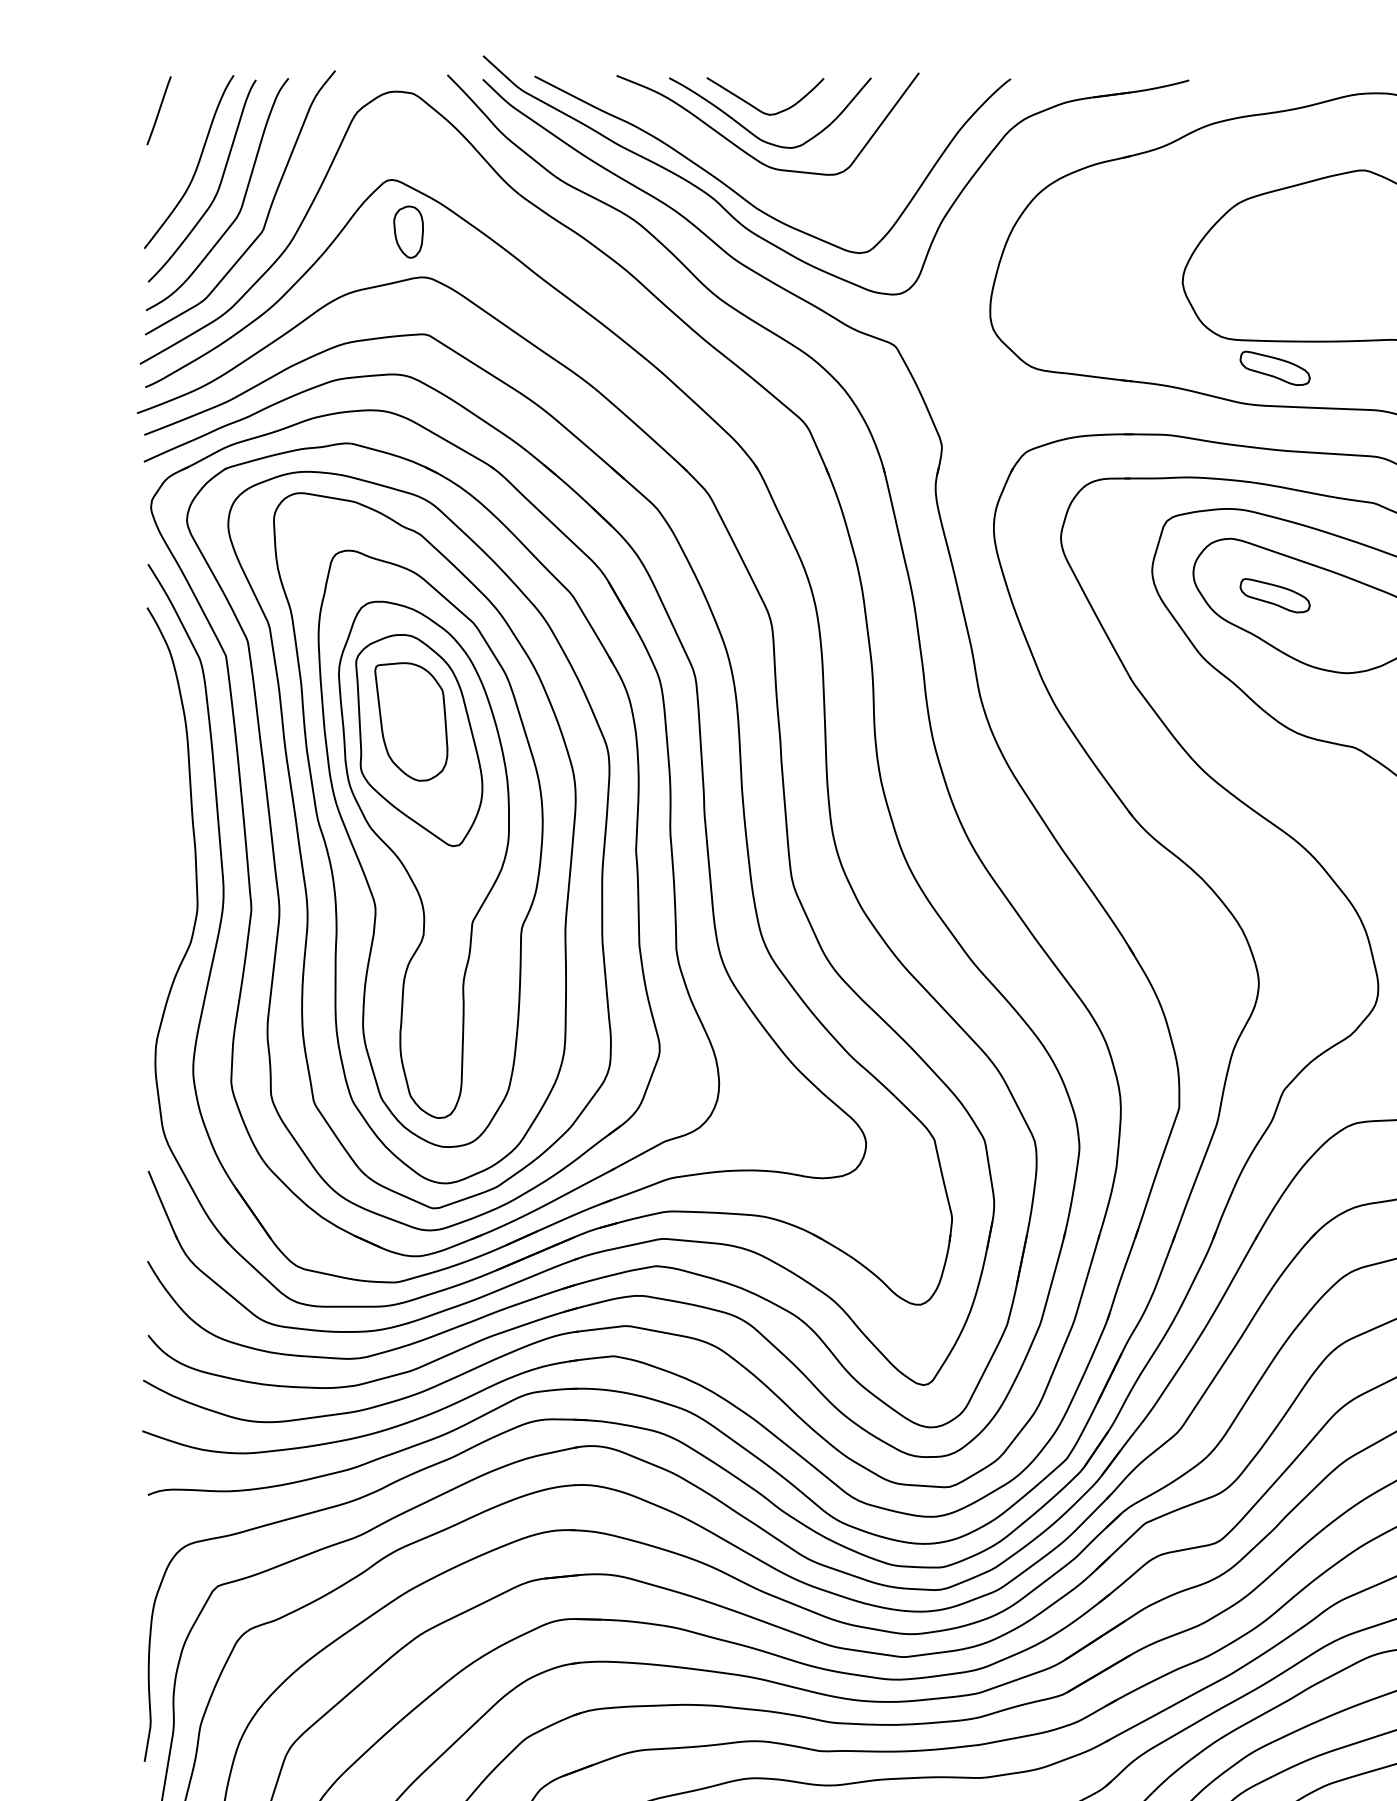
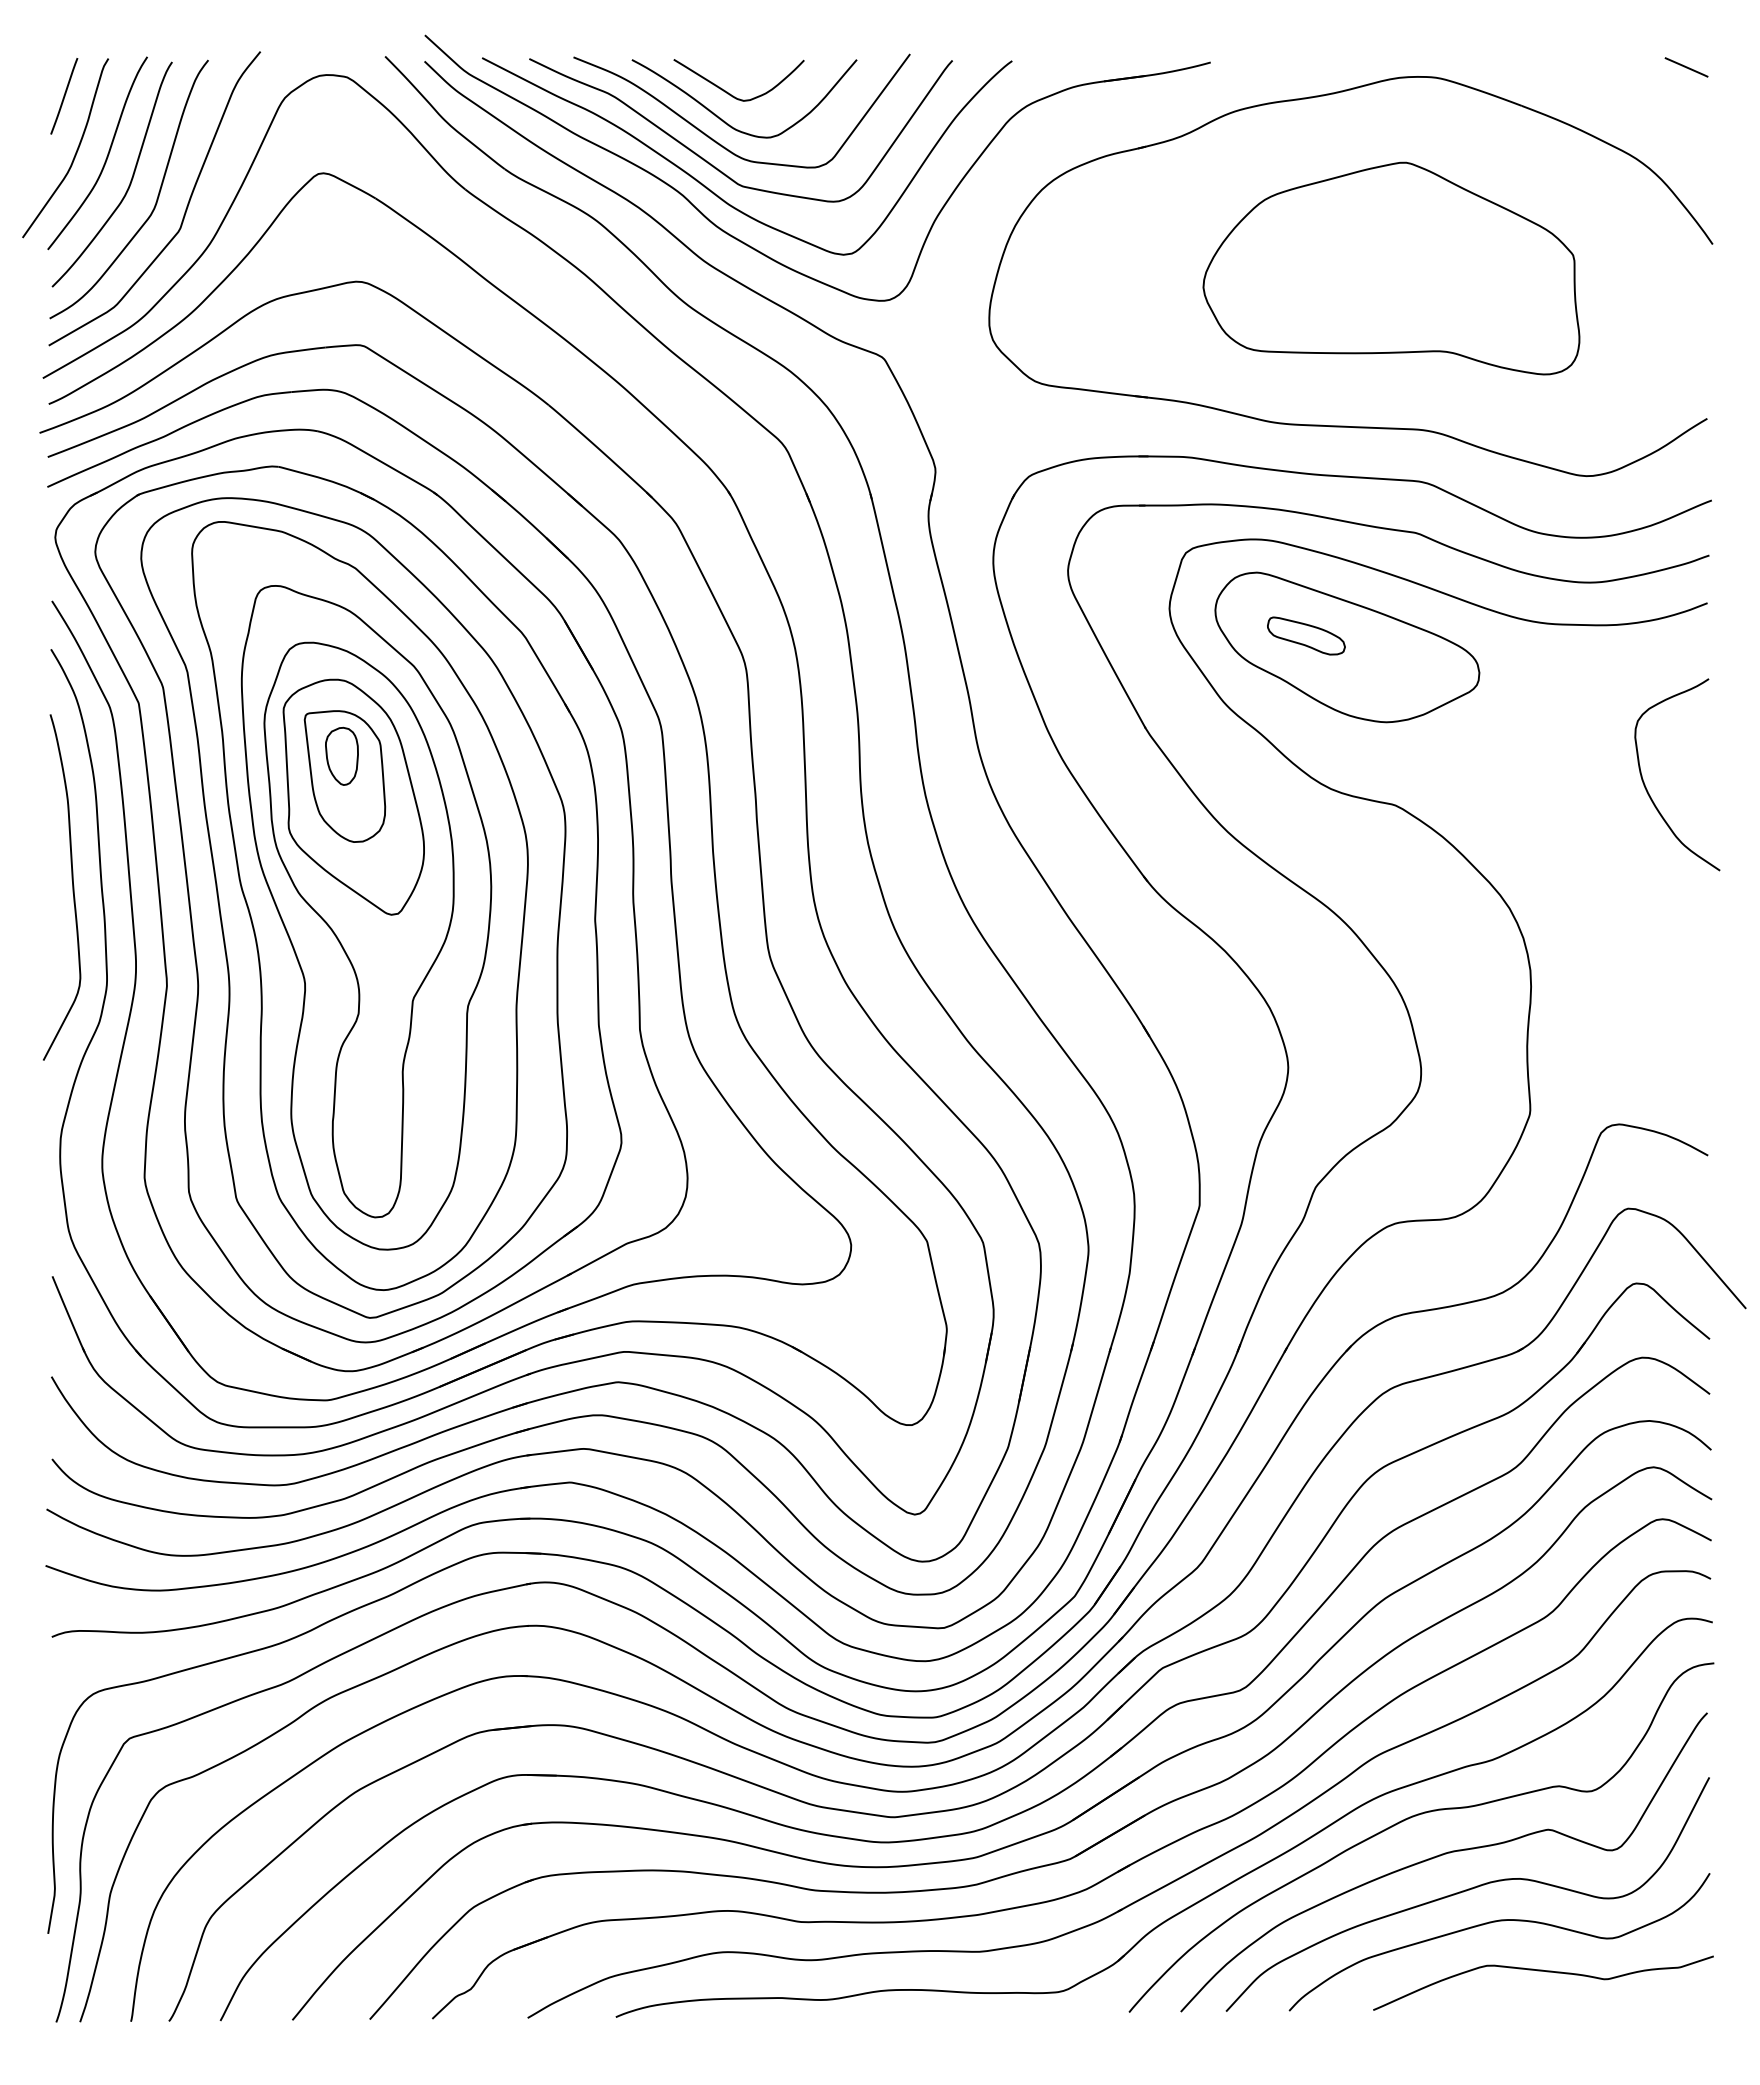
curve: (169, 161) -> (75, 152), added
curve: (744, 173) -> (715, 166), added
part: (408, 231) -> (341, 755), moved
part: (1275, 367) -> (1306, 382), removed
curve: (166, 821) -> (72, 887), added

